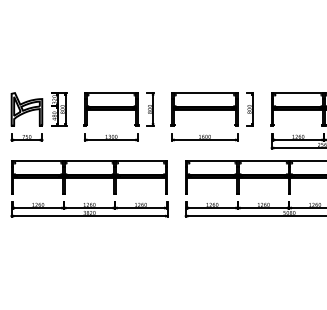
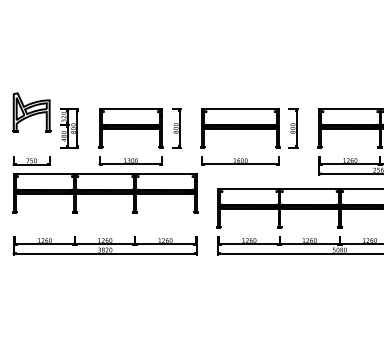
part: (26, 109) -> (31, 112), moved
part: (89, 177) -> (105, 193), moved

